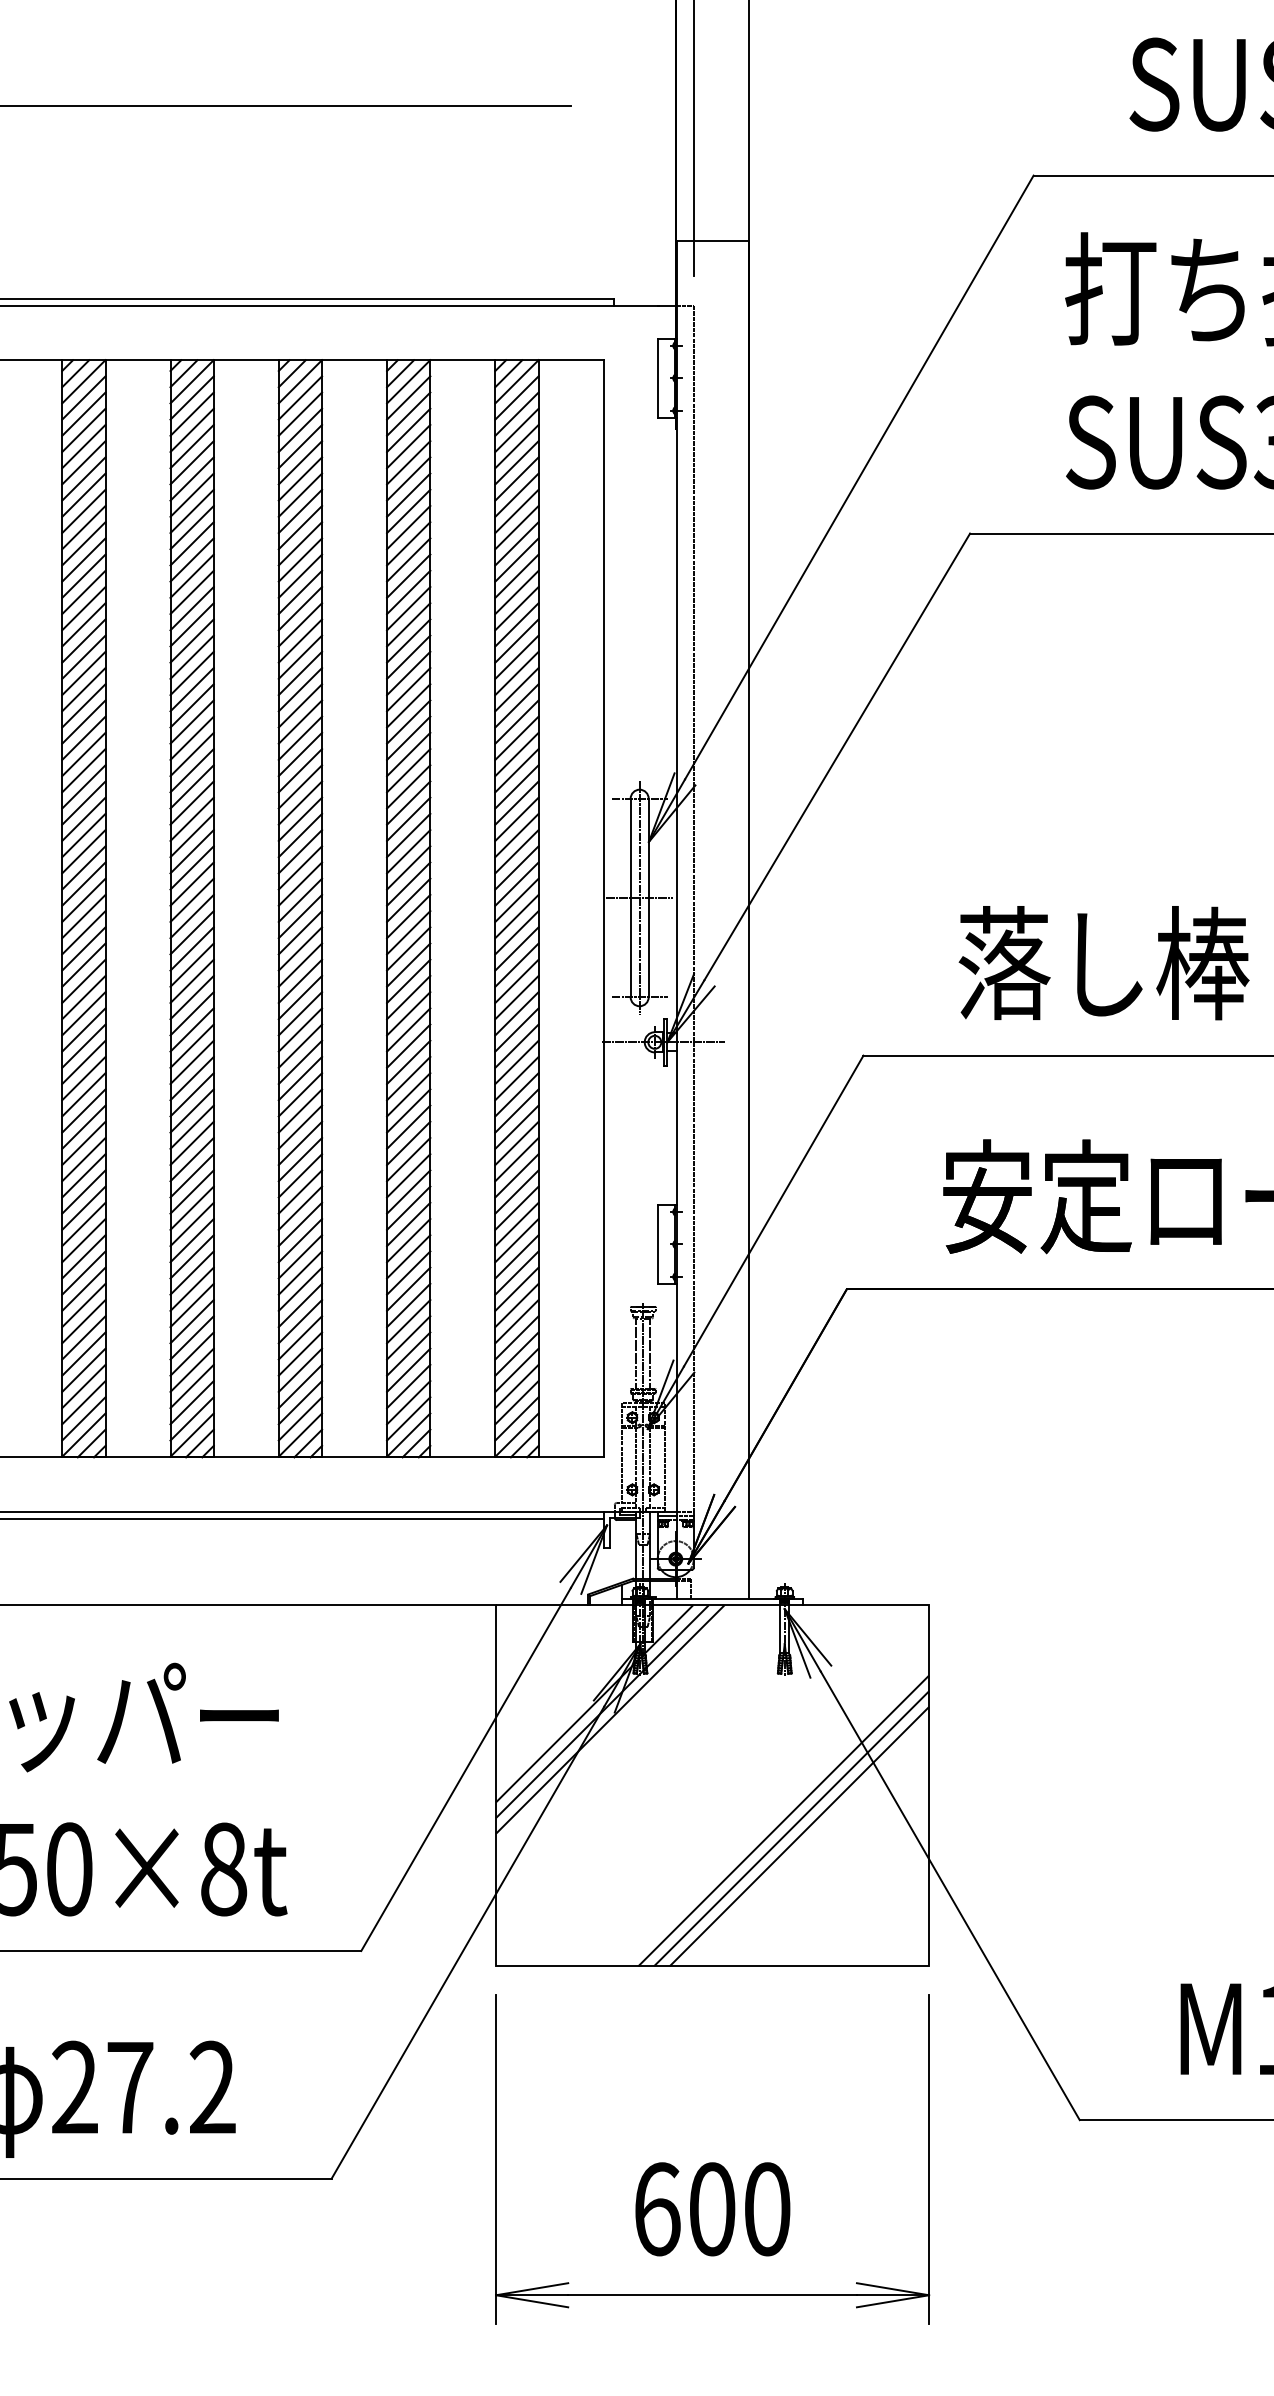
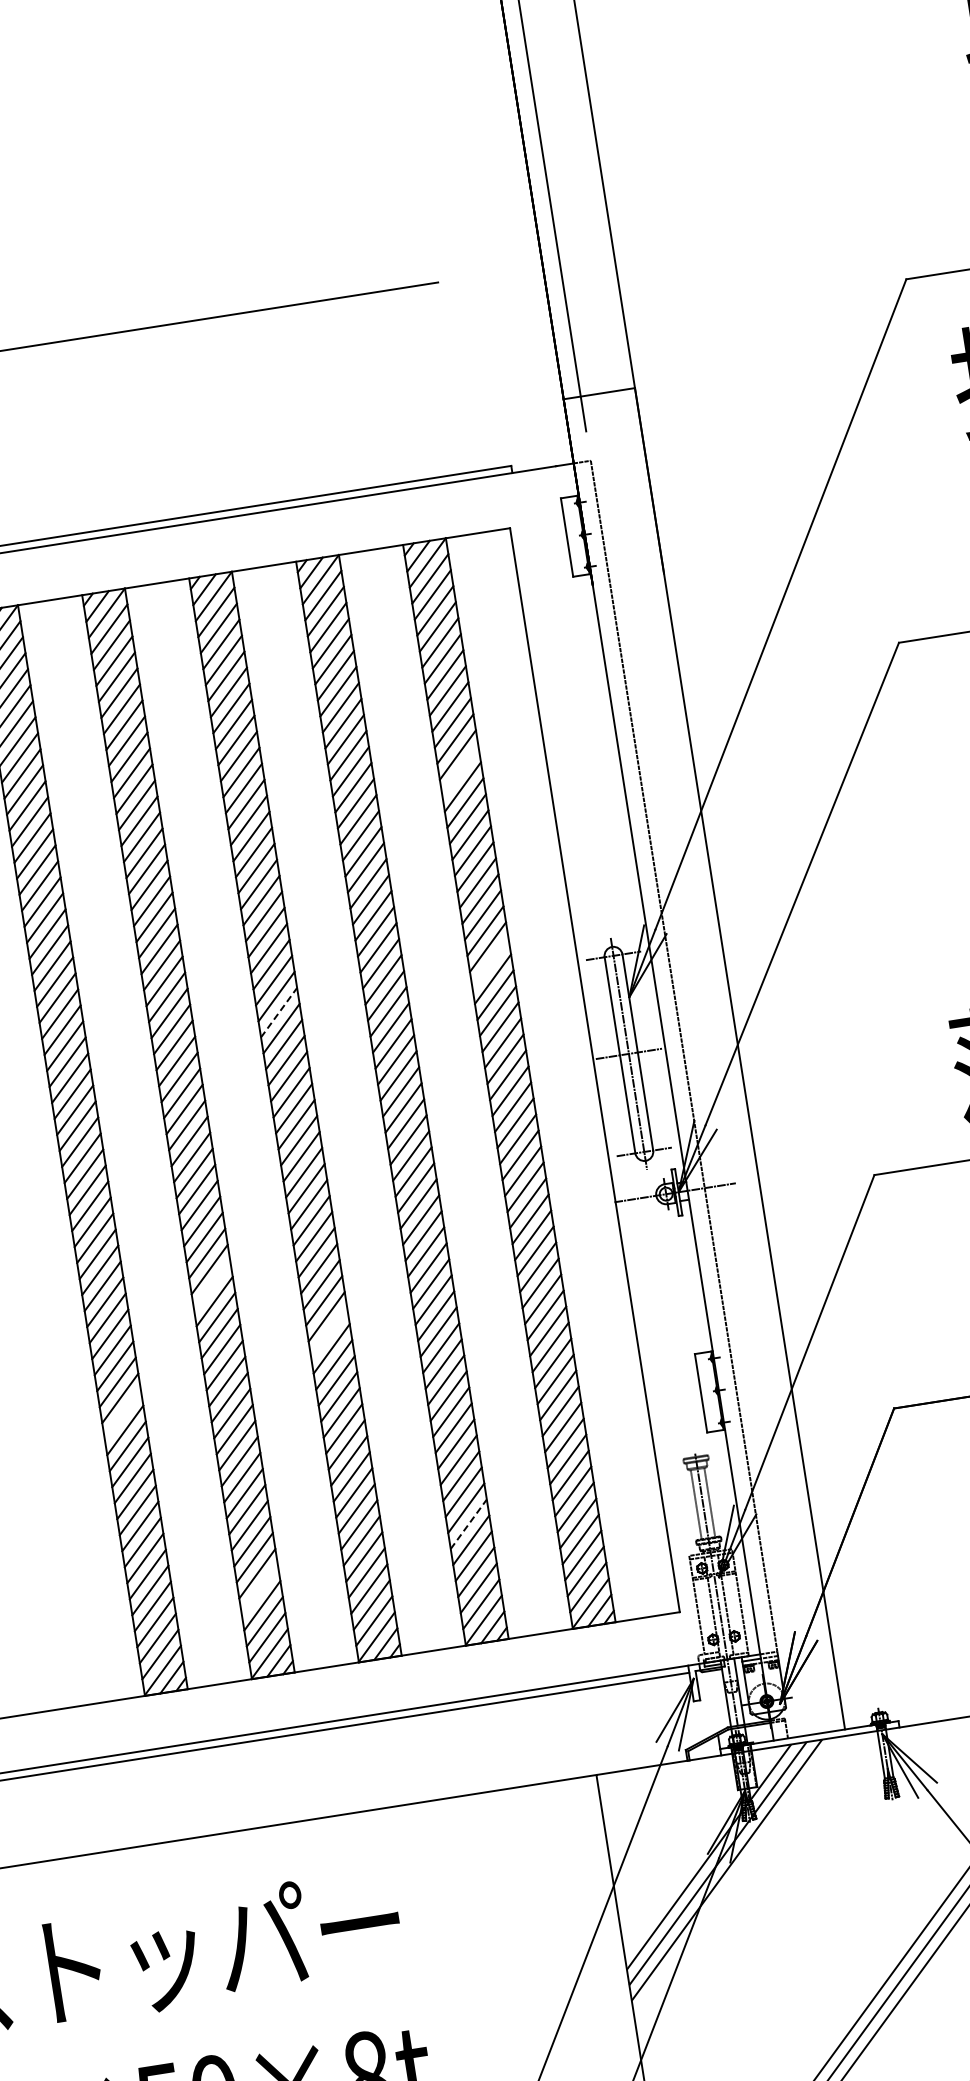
line: (516, 592) -> (459, 771), removed
line: (516, 786) -> (489, 962), removed
line: (300, 803) -> (279, 1013), solid -> dashed
line: (191, 1062) -> (211, 1285), removed
line: (300, 1126) -> (329, 1332), removed
line: (83, 1175) -> (122, 1414), removed
line: (408, 1337) -> (468, 1523), solid -> dashed
line: (191, 1369) -> (259, 1589), removed

